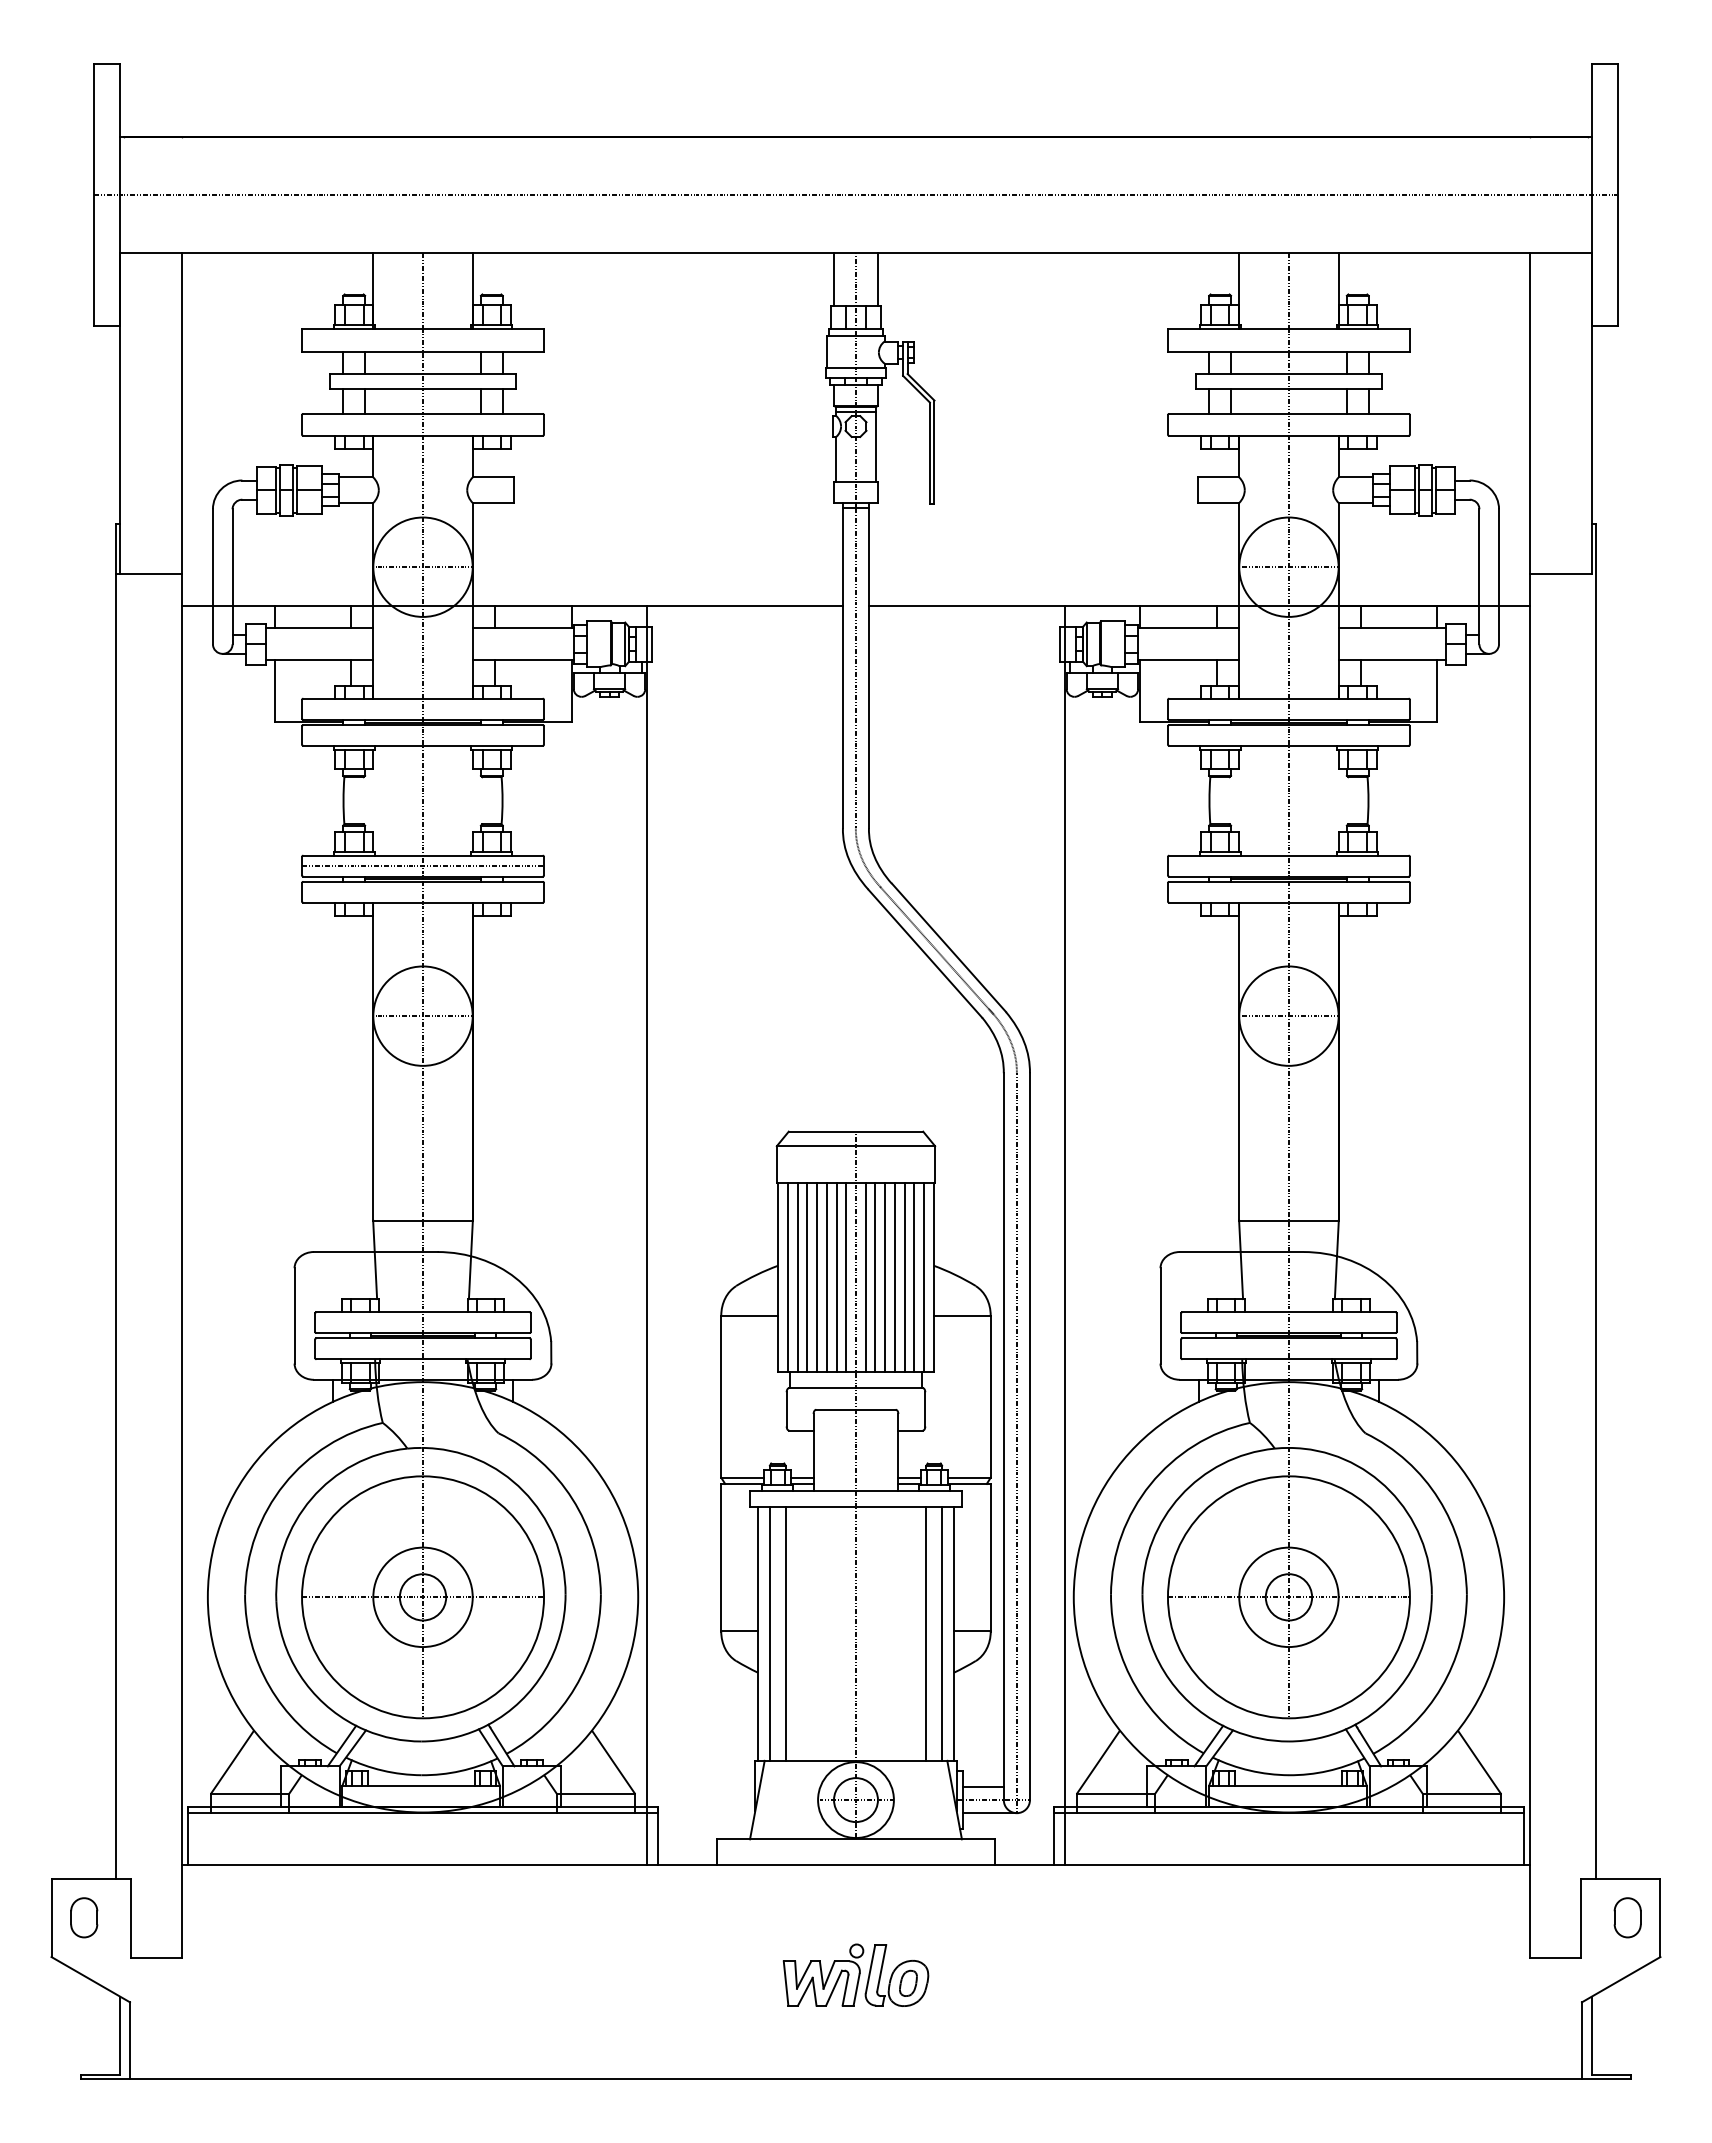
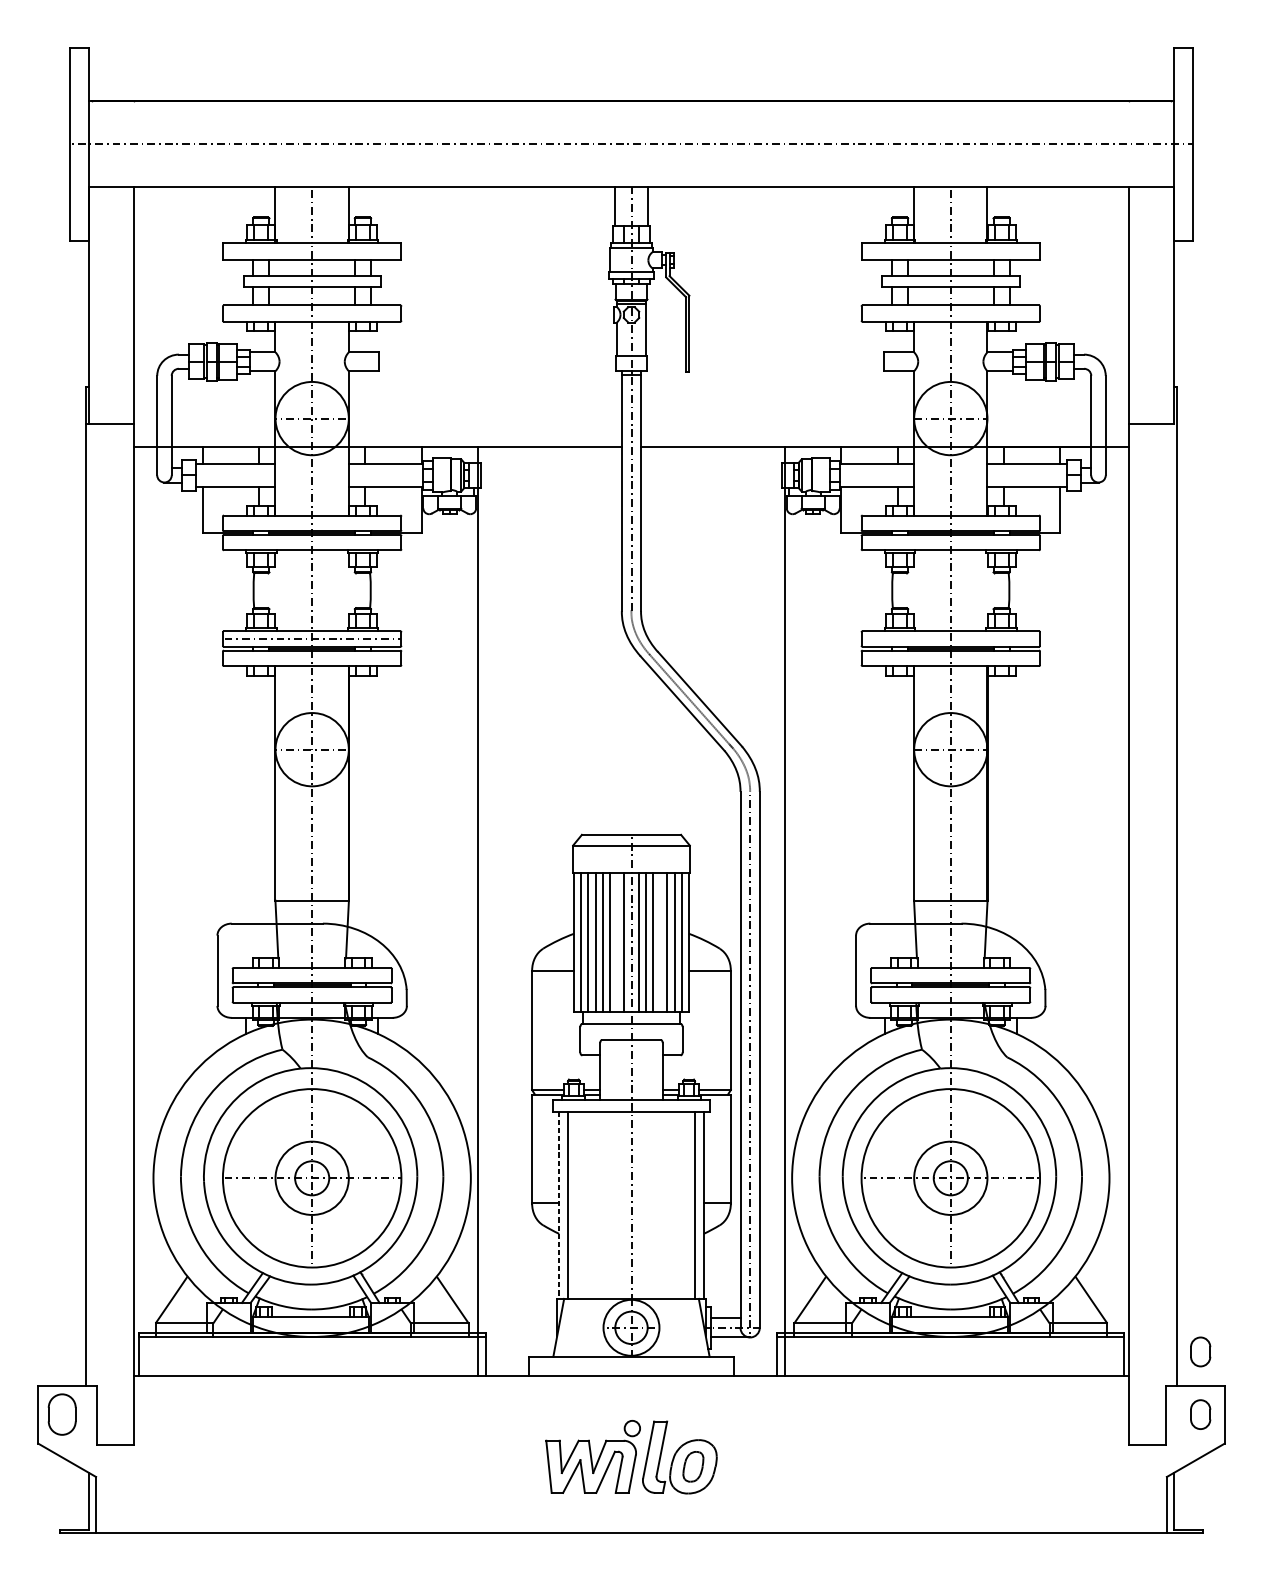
line: (836, 1277) -> (617, 942), removed
line: (894, 1277) -> (659, 942), removed
line: (785, 1633) -> (579, 1204), removed
line: (926, 1633) -> (683, 1204), removed
line: (757, 1634) -> (558, 1205), solid -> dashed
part: (1627, 1832) -> (1200, 1351), added
part: (84, 1917) -> (62, 1414), size x1.4
part: (855, 1974) -> (631, 1456), size x1.6

